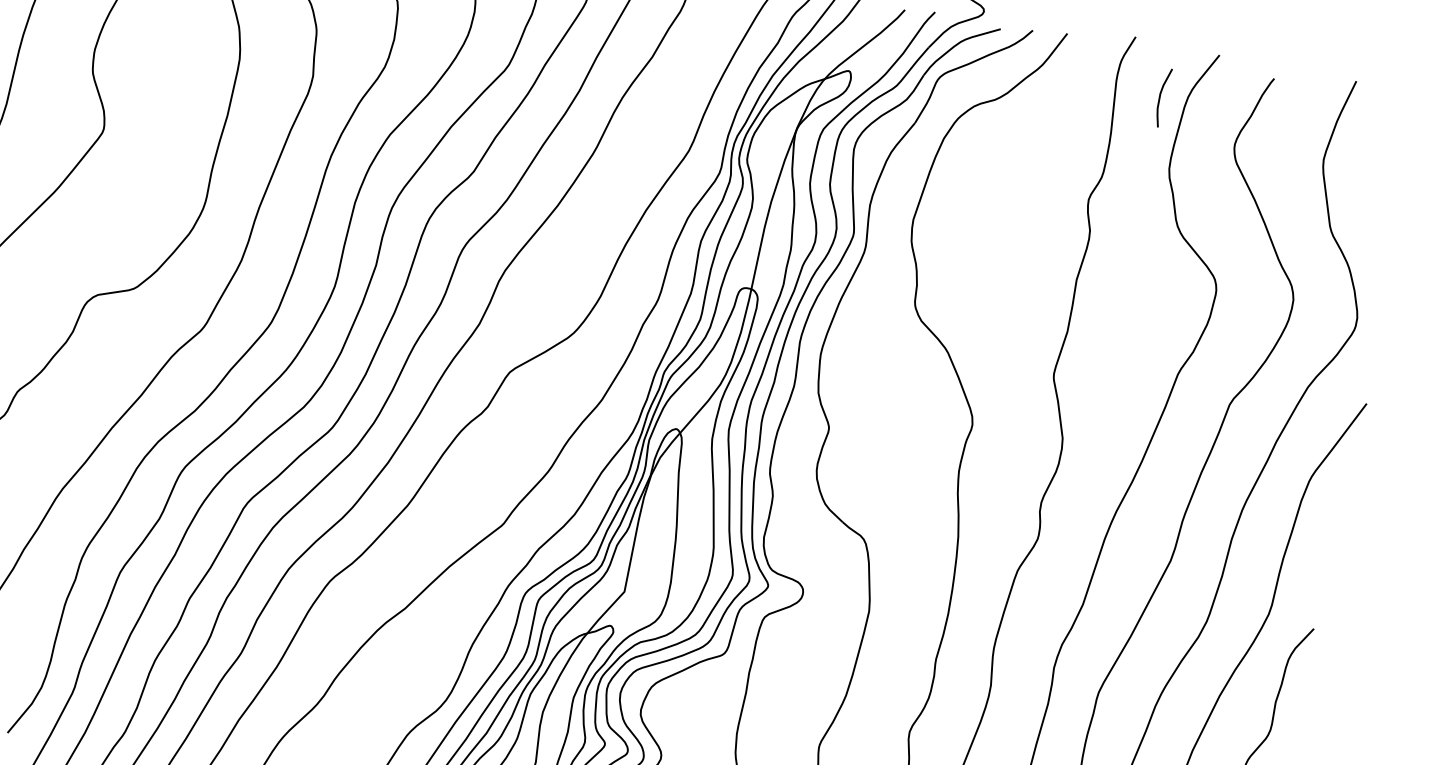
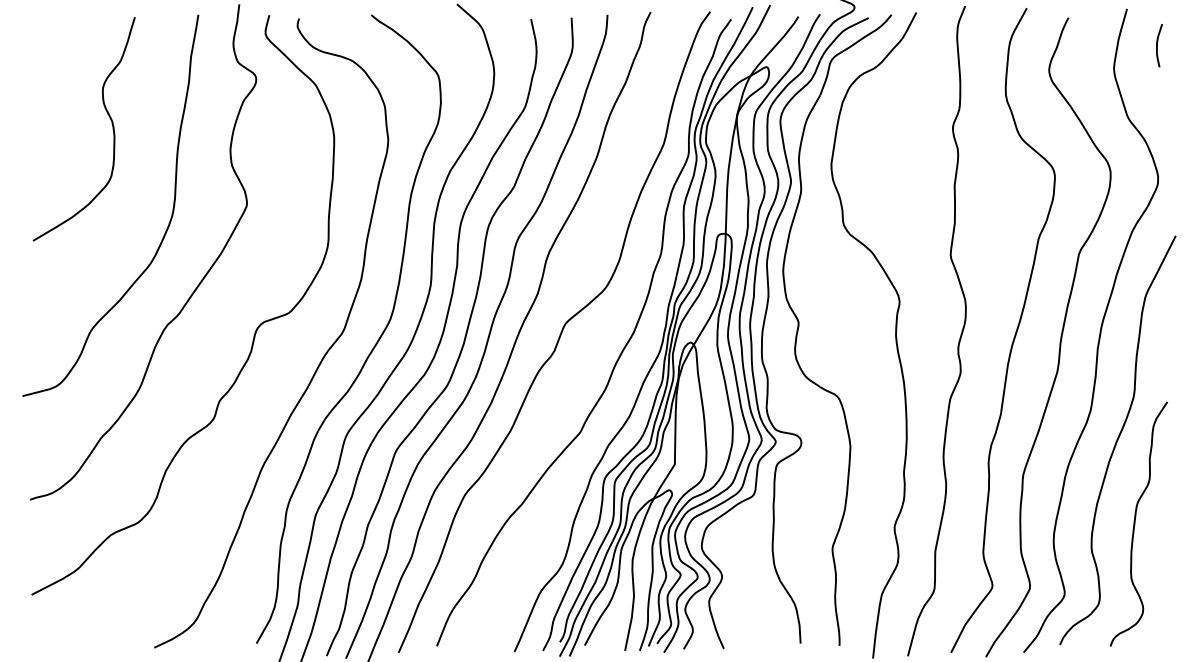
curve: (1160, 97) -> (1157, 45), moved

